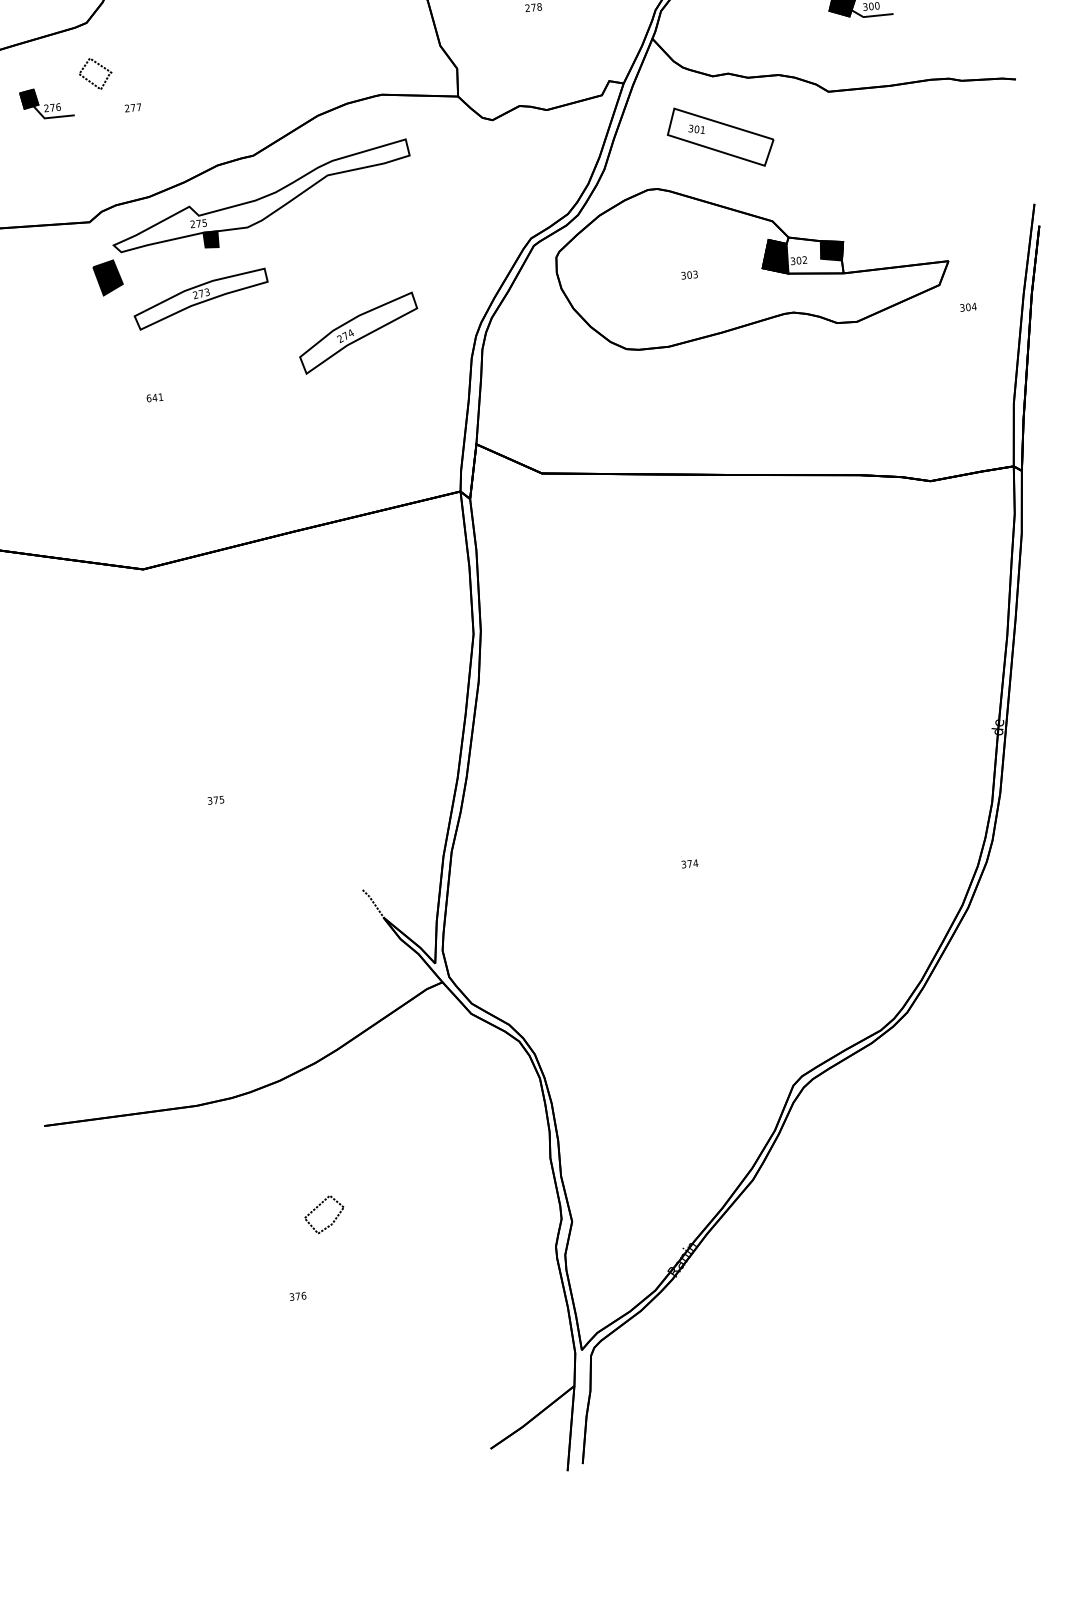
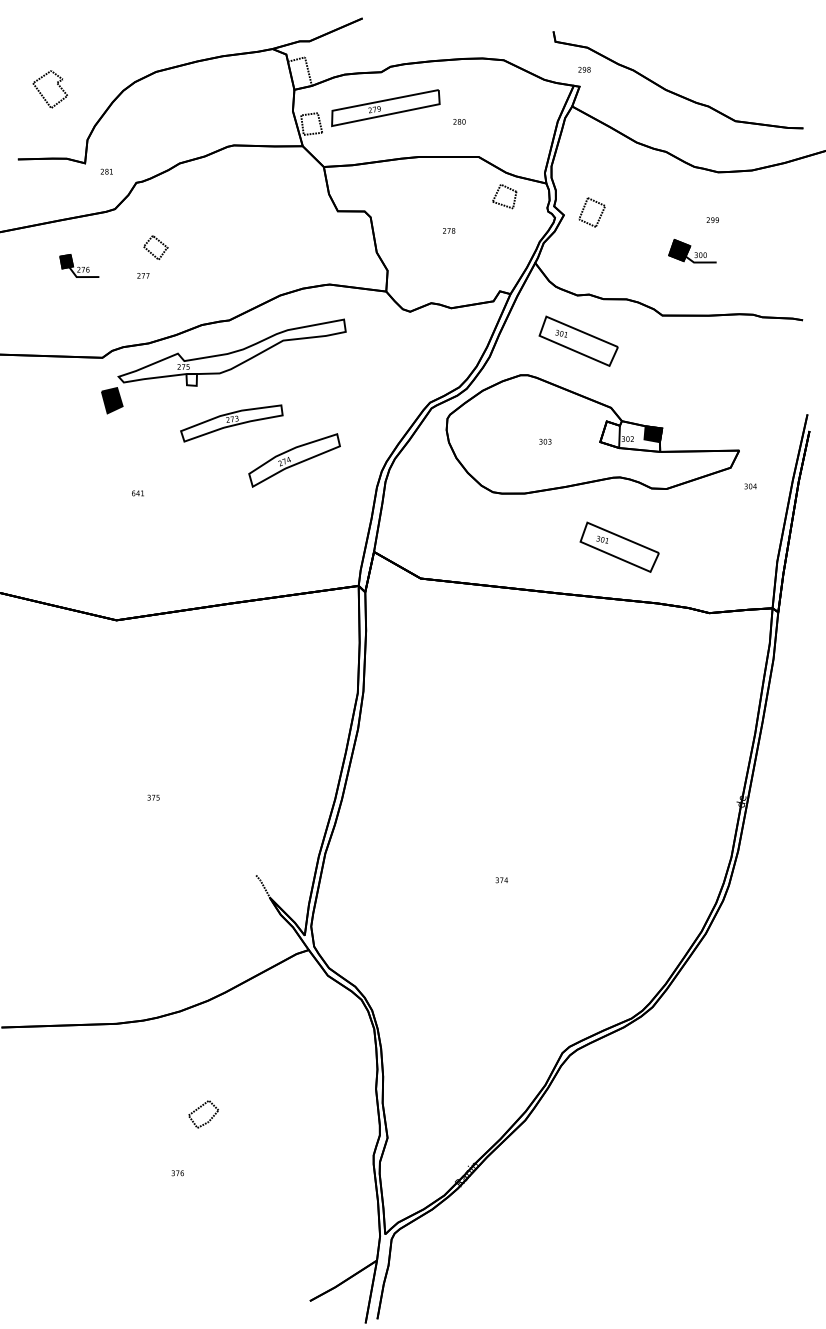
part: (94, 73) -> (155, 247), moved
fill: (210, 239) -> (191, 379), removed
fill: (773, 256) -> (609, 434), removed
part: (200, 299) -> (231, 423), moved
part: (802, 404) -> (619, 546), added

